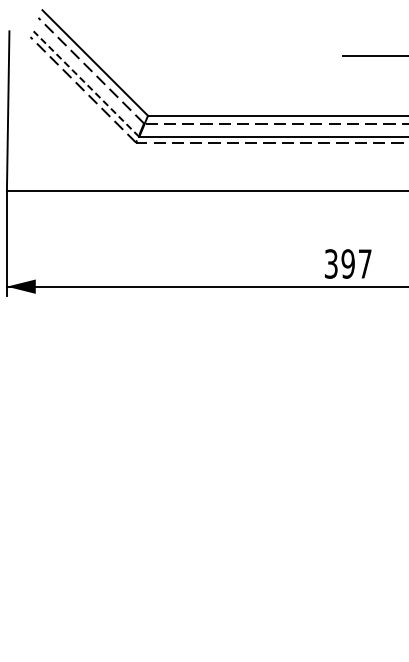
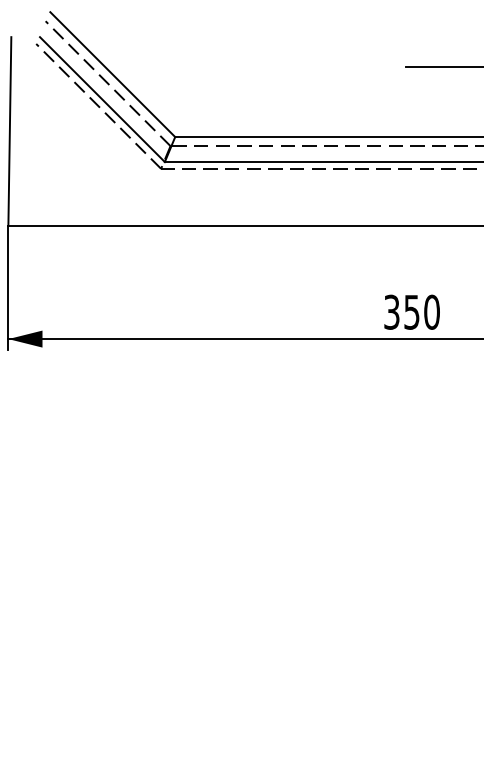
line: (86, 84) -> (102, 100), dashed -> solid
text: (356, 263) -> (421, 311), 397 -> 350

